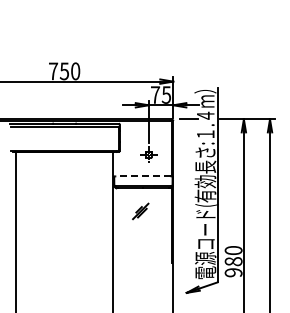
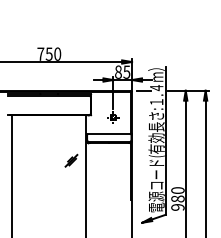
text: (155, 94) -> (118, 71), 75 -> 85
line: (142, 176) -> (108, 134), dashed -> solid
part: (140, 211) -> (71, 160), moved

